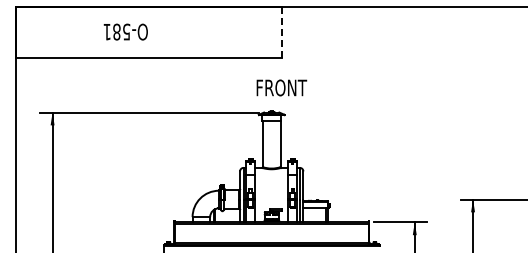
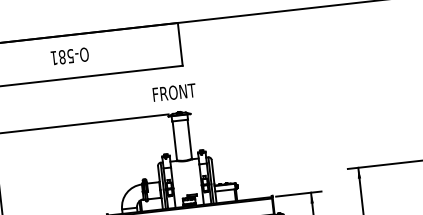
text: (125, 31) -> (69, 55), moved
line: (281, 33) -> (180, 45), dashed -> solid
text: (281, 87) -> (174, 92), moved

